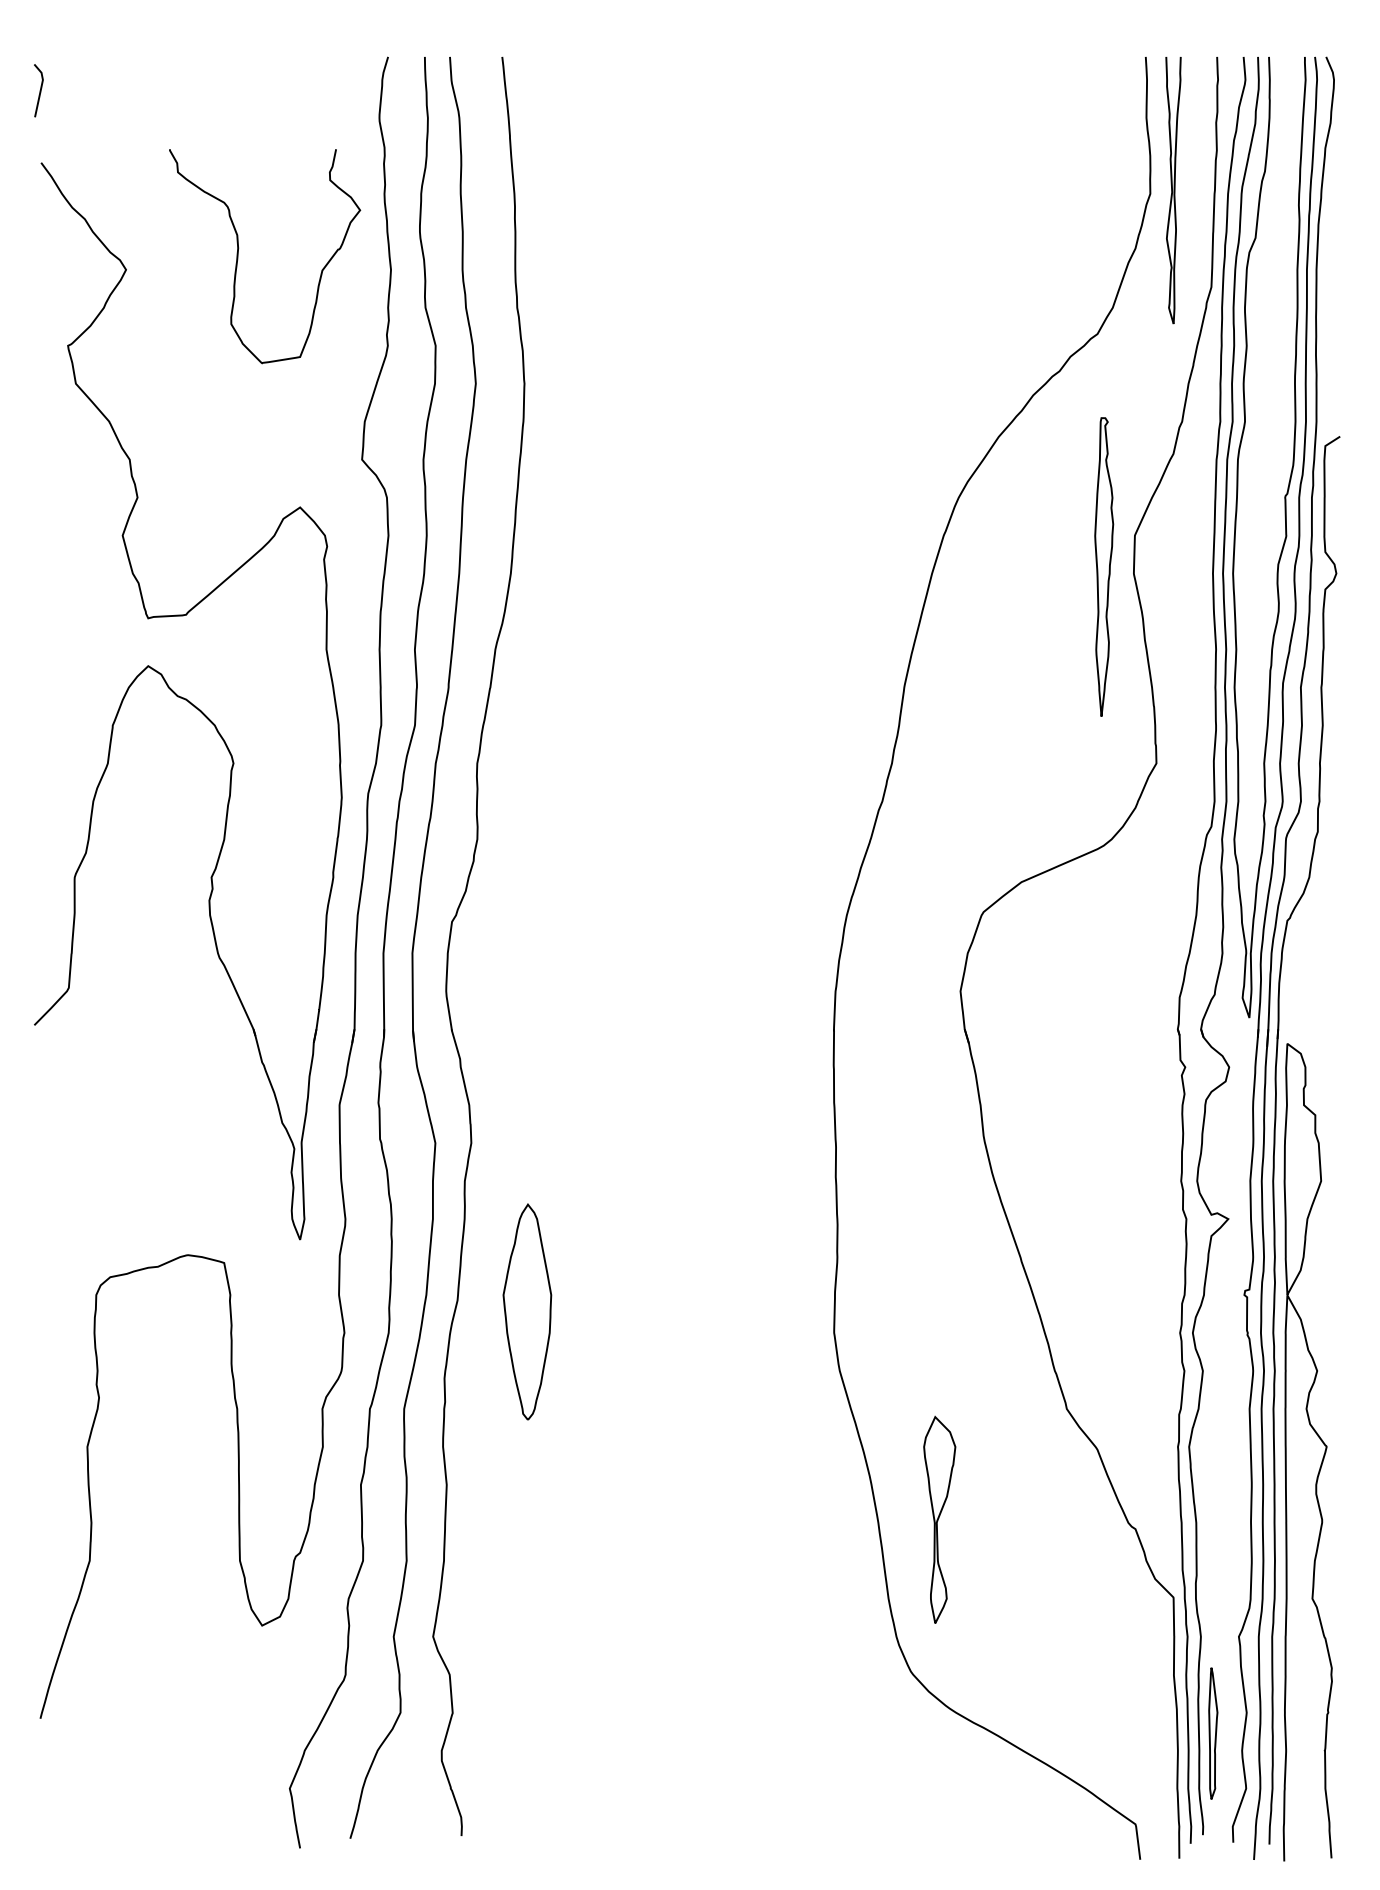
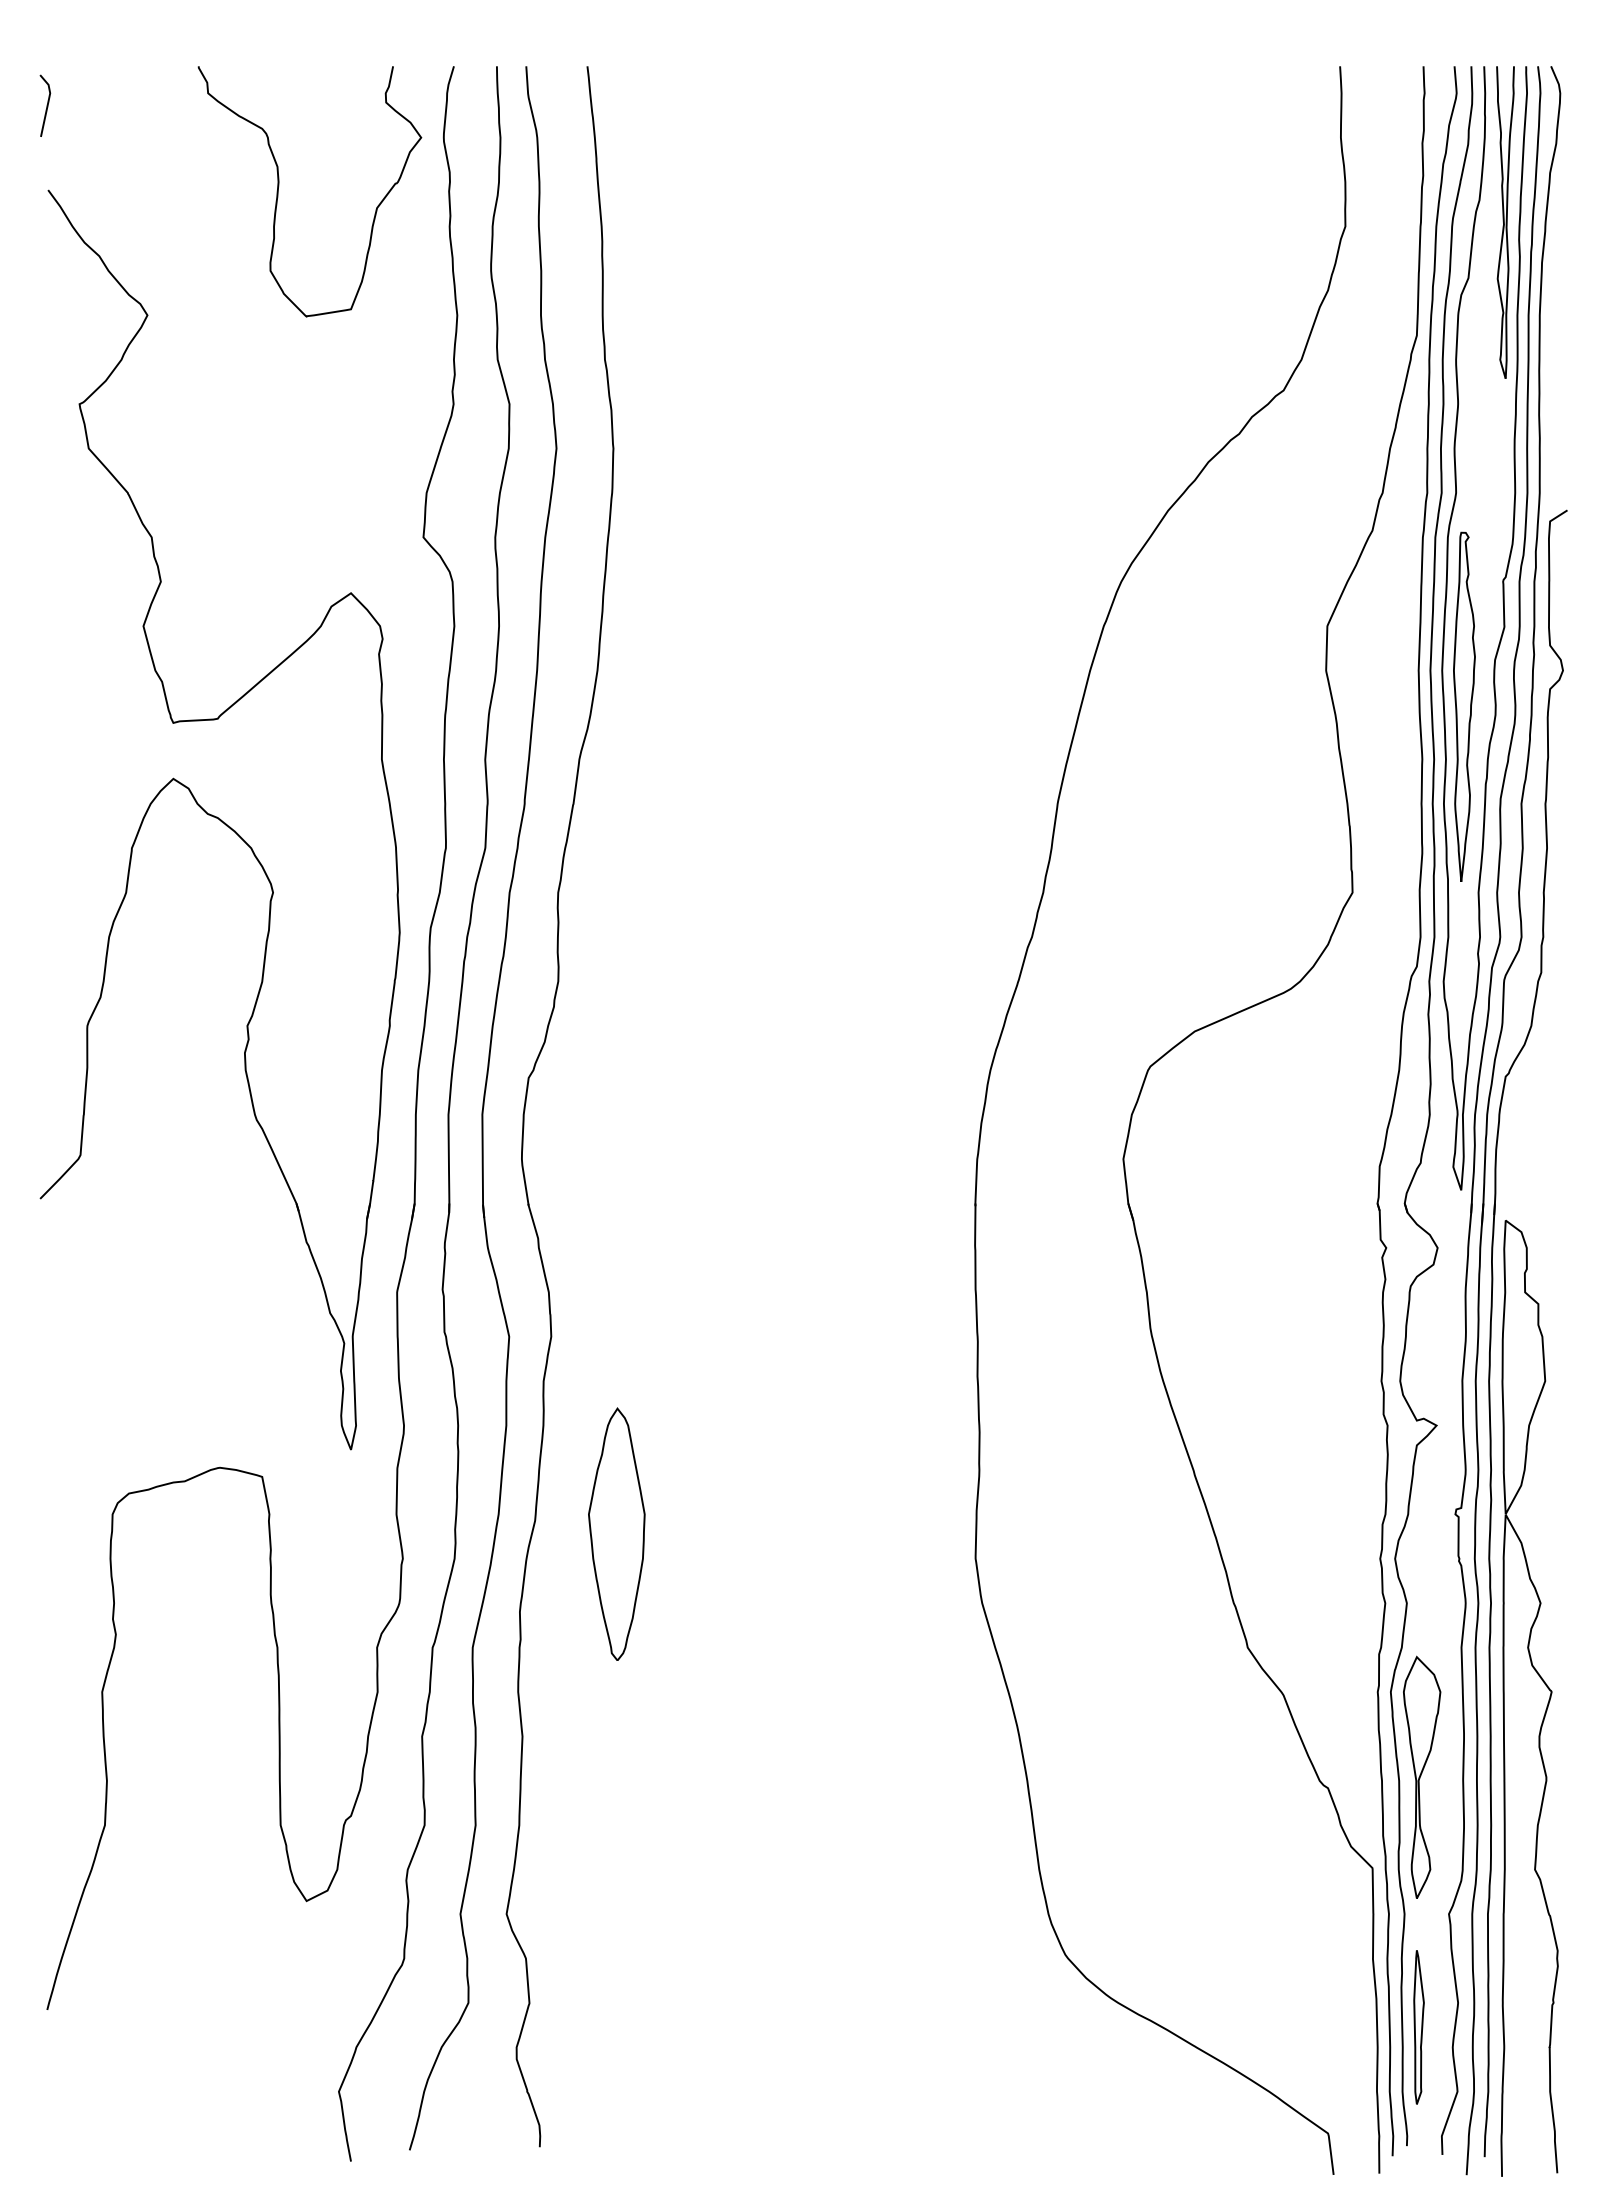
part: (1173, 190) -> (1505, 222), moved
curve: (238, 252) -> (279, 186), moved
part: (1104, 566) -> (1464, 706), moved
part: (940, 1519) -> (1422, 1776), moved

